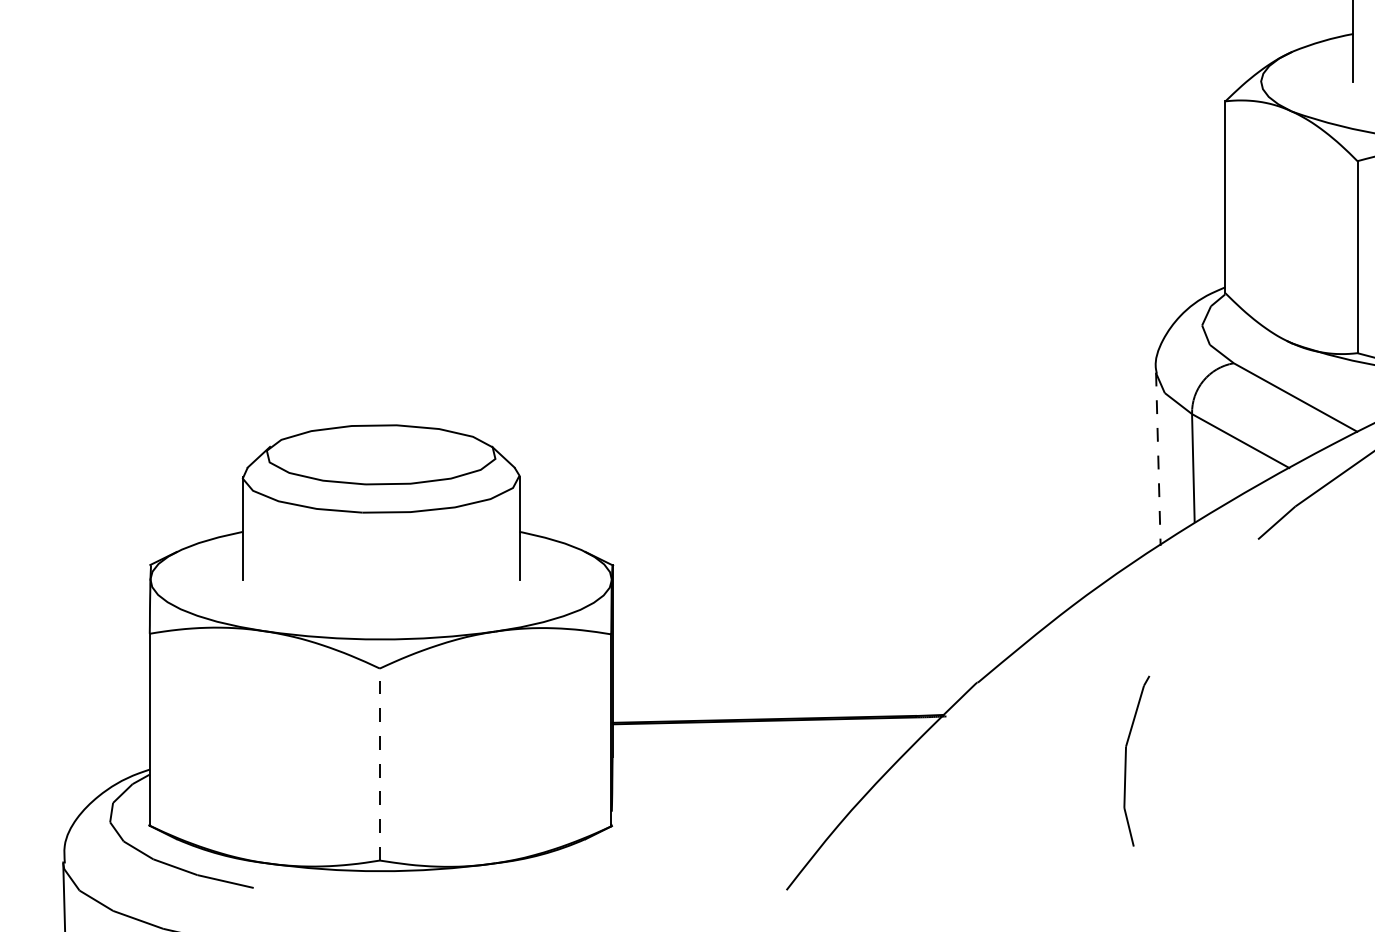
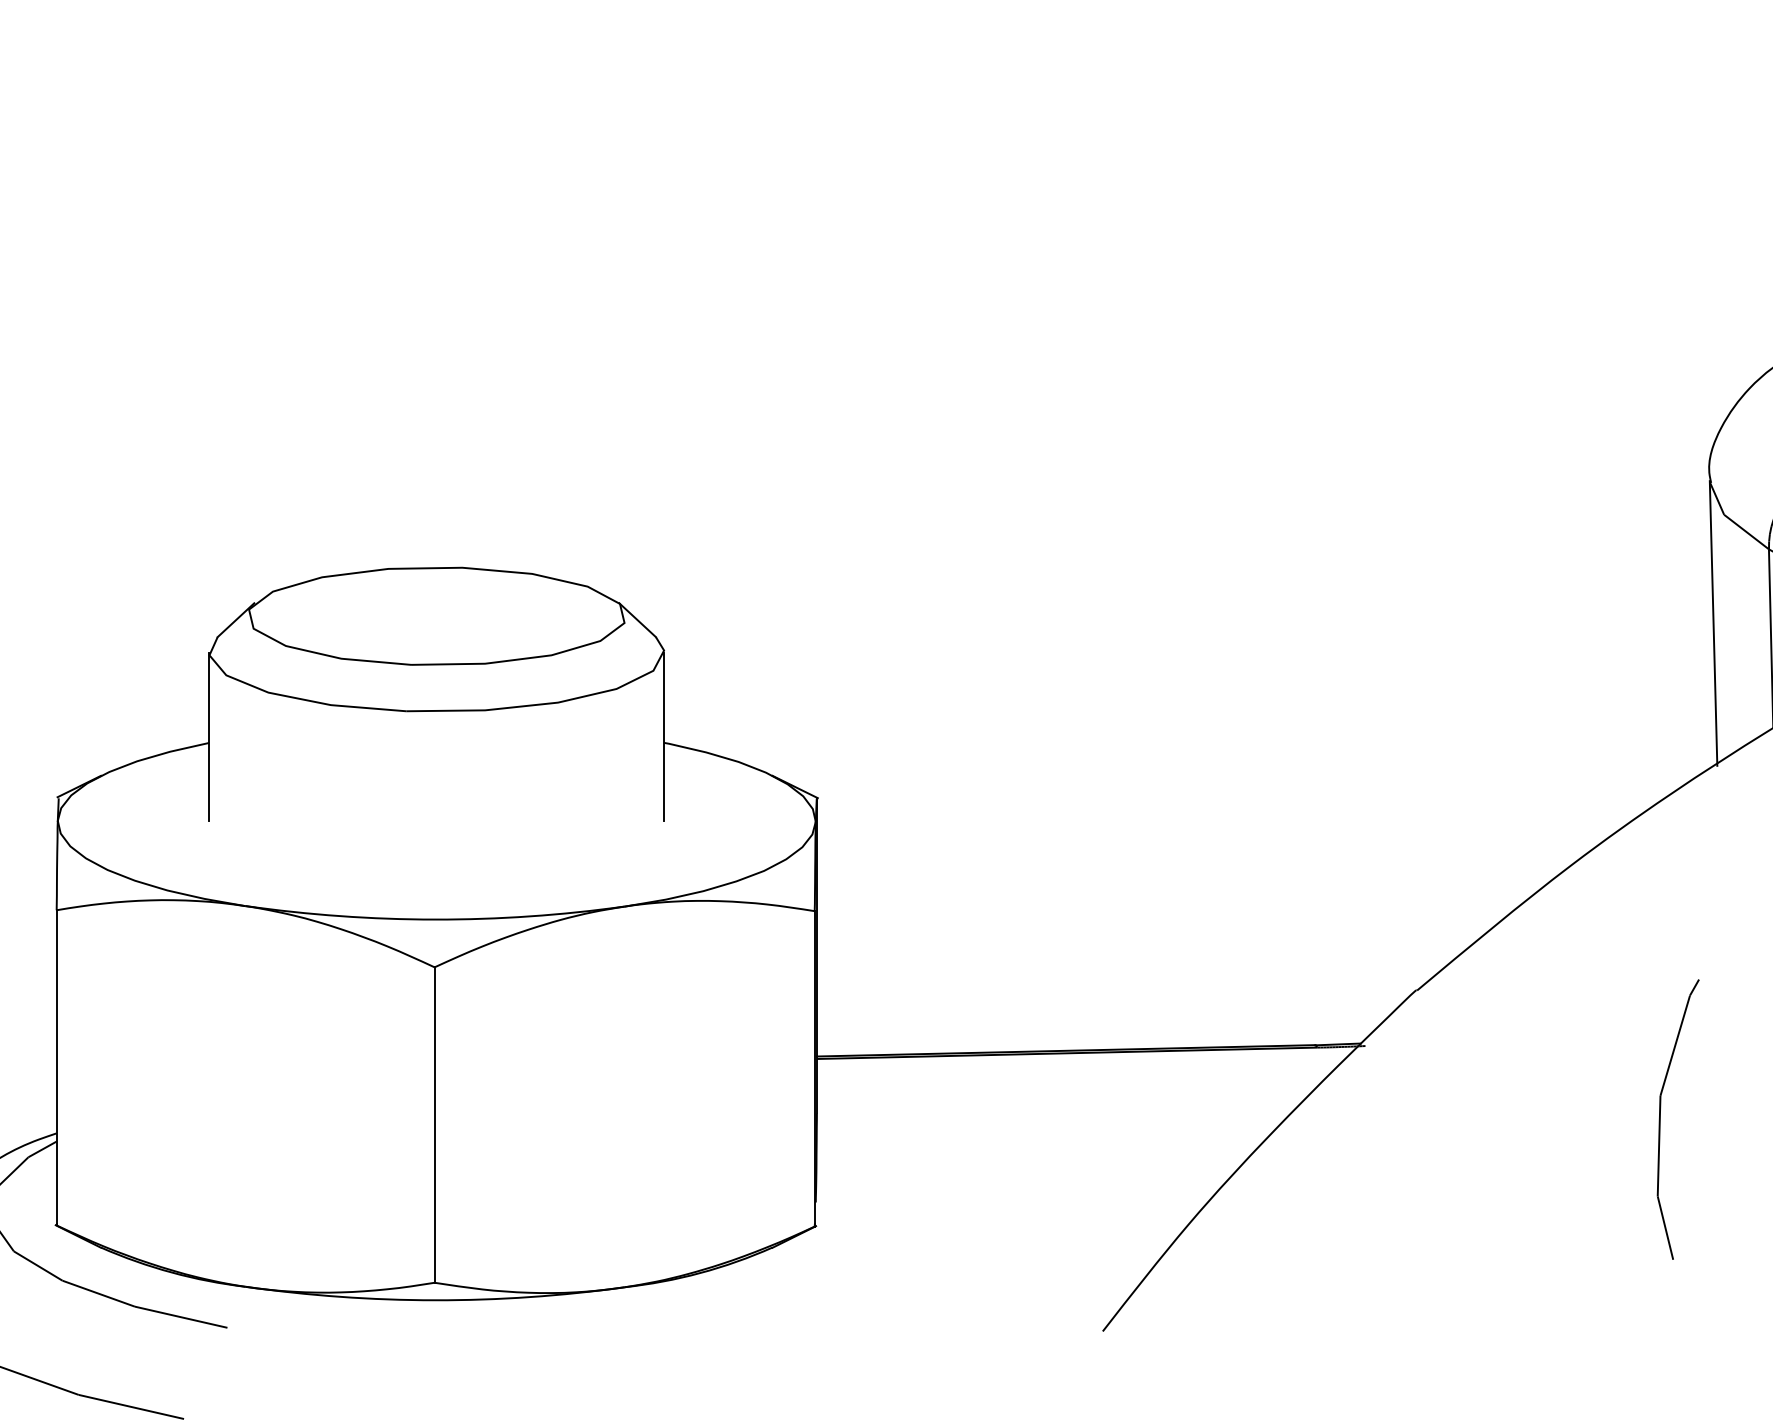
line: (1158, 459) -> (1713, 623), dashed -> solid
line: (379, 764) -> (434, 1124), dashed -> solid

